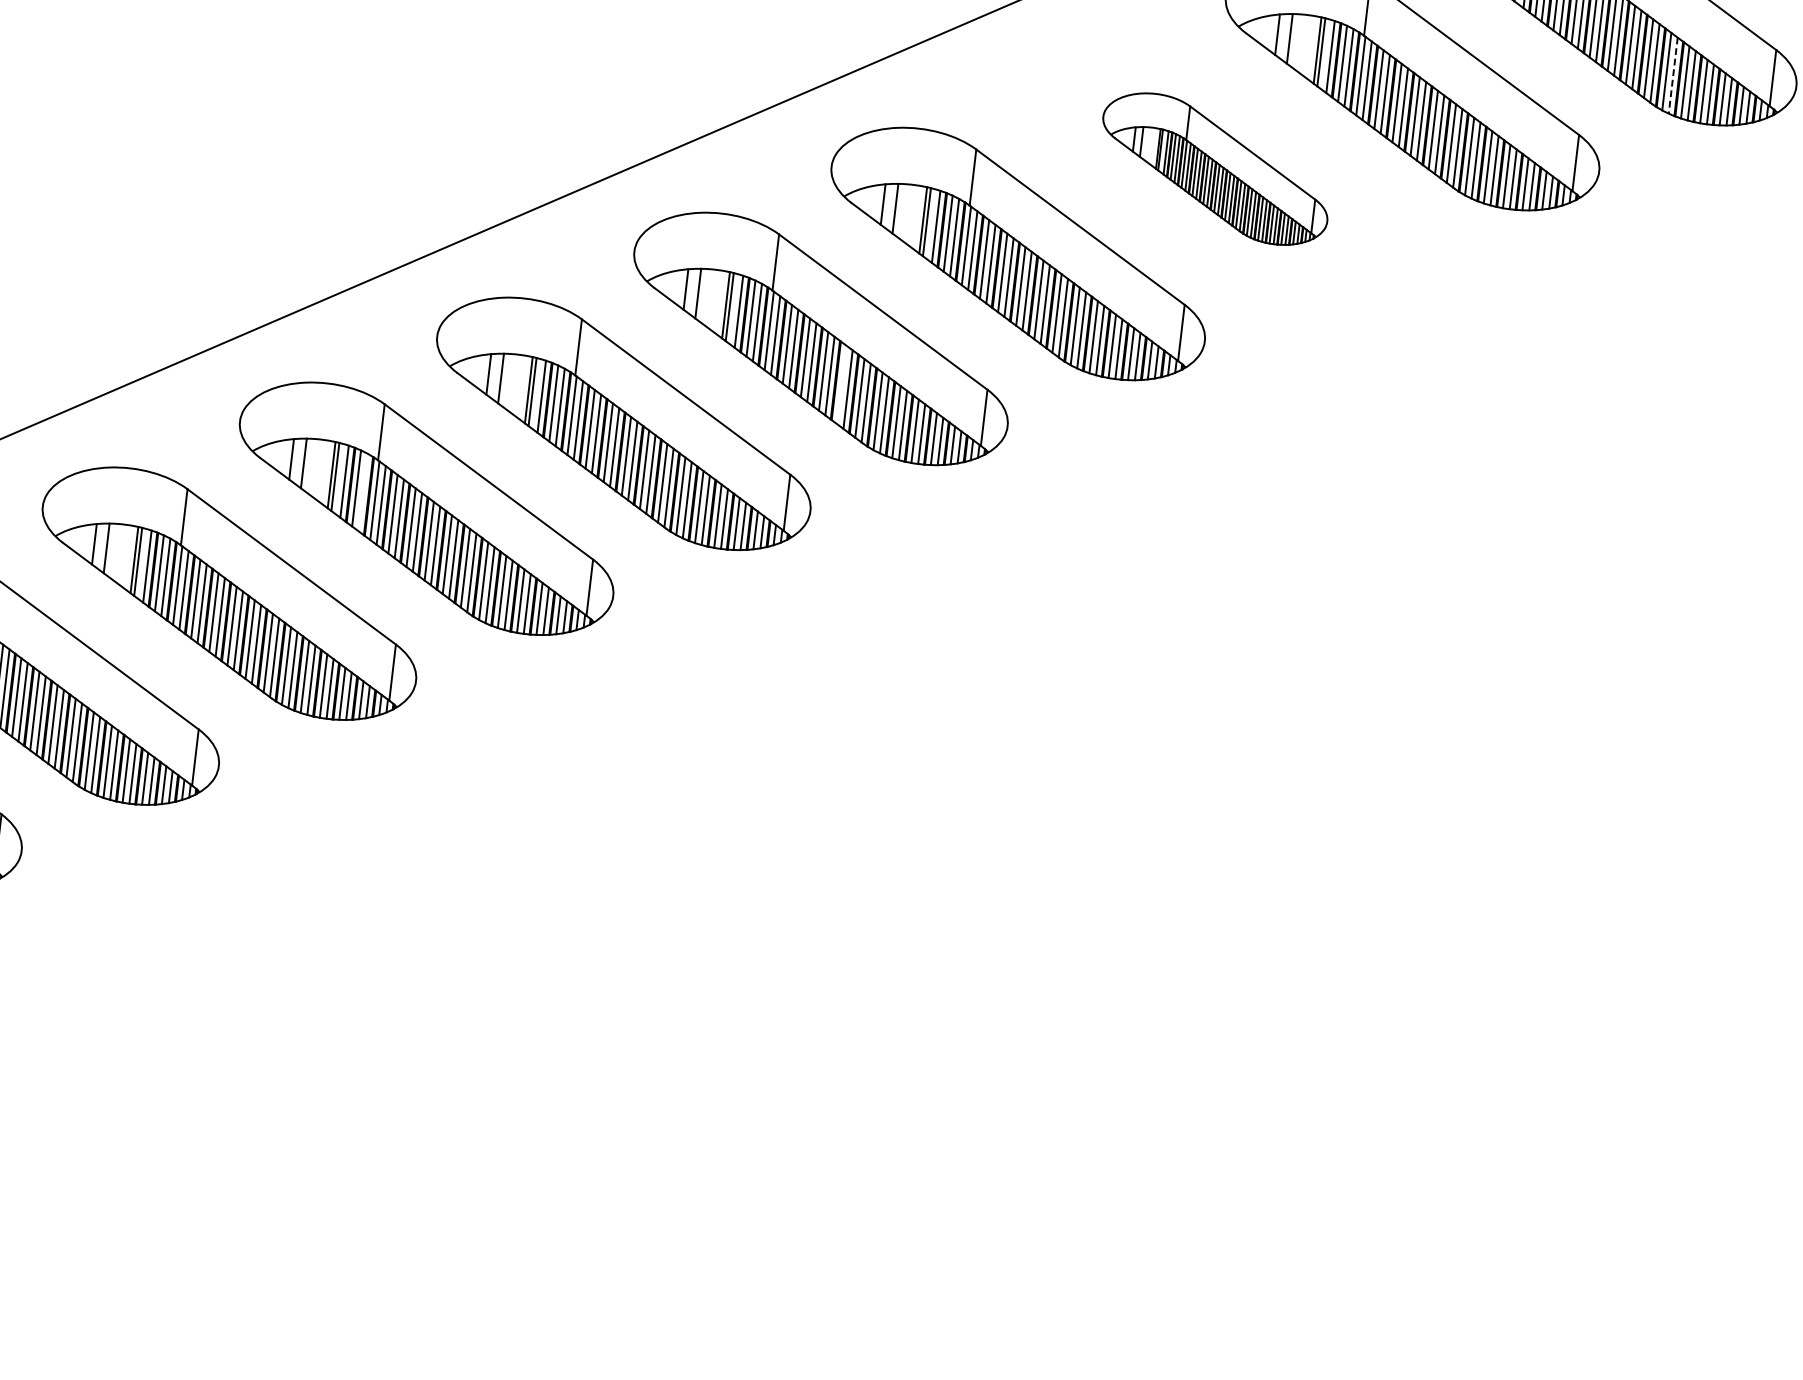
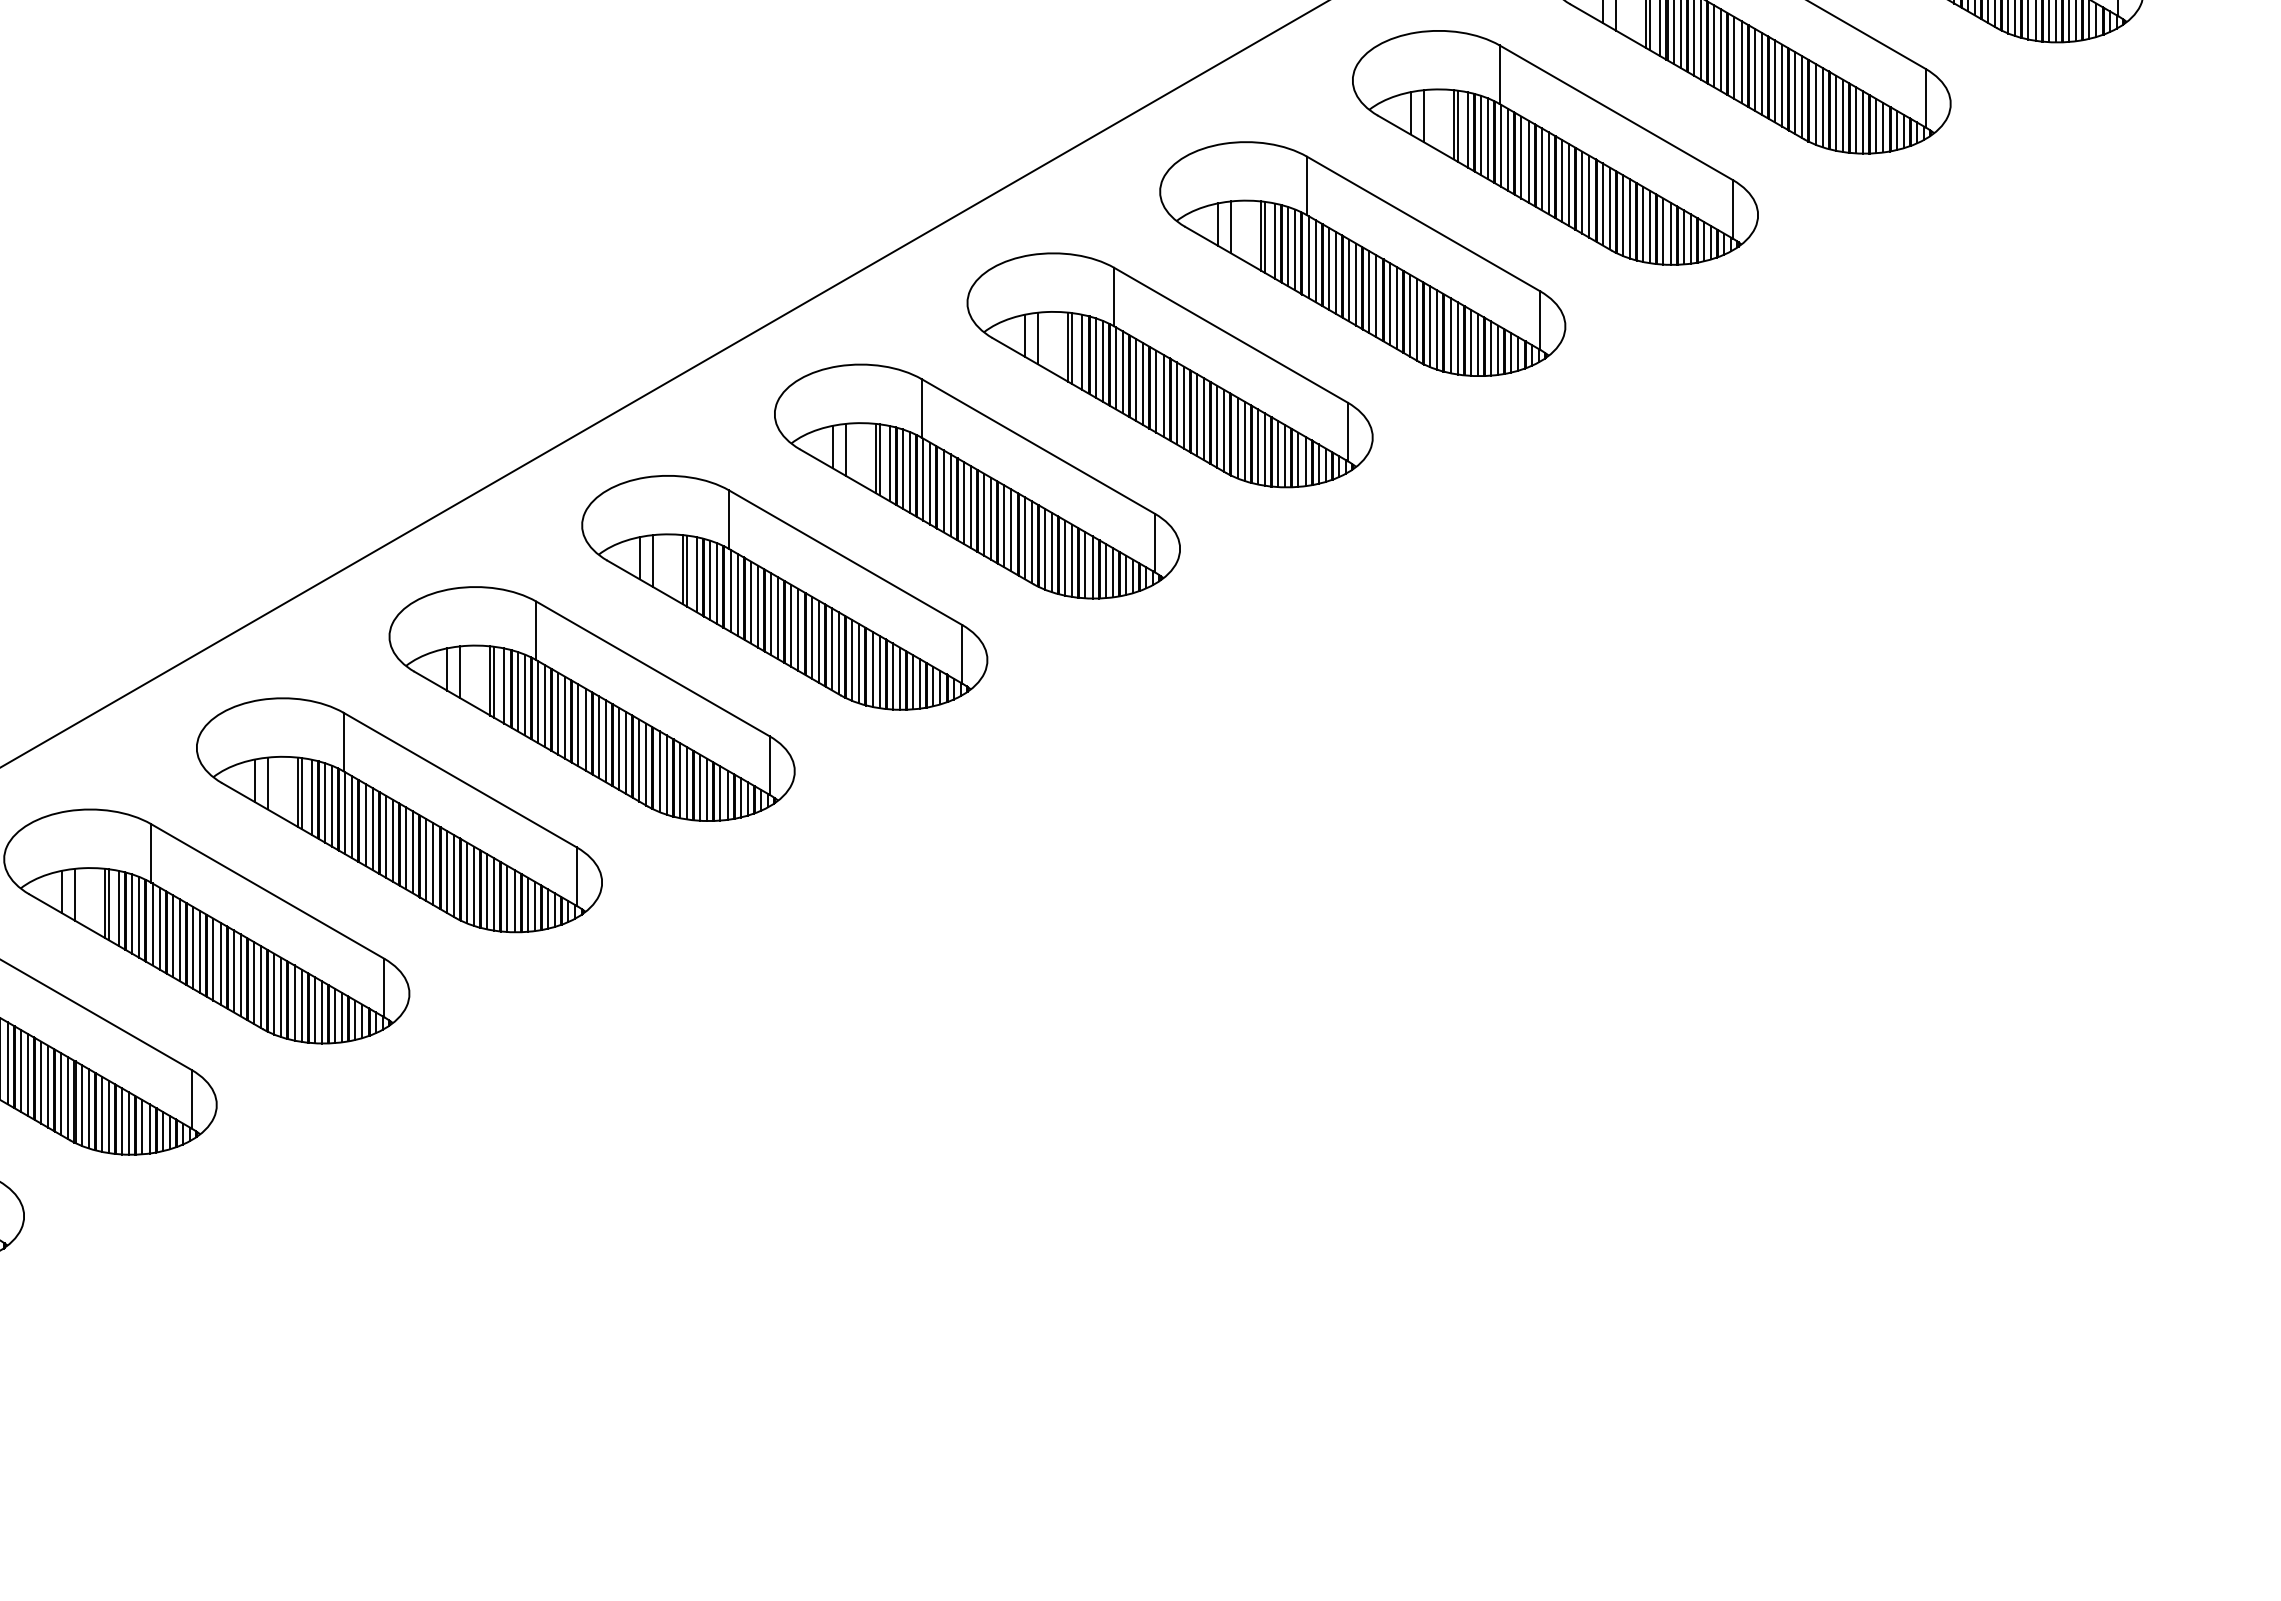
line: (1672, 75) -> (1629, 218), dashed -> solid
part: (1214, 169) -> (1169, 370), size x1.67
line: (841, 384) -> (811, 637), added
line: (363, 491) -> (332, 805), added

